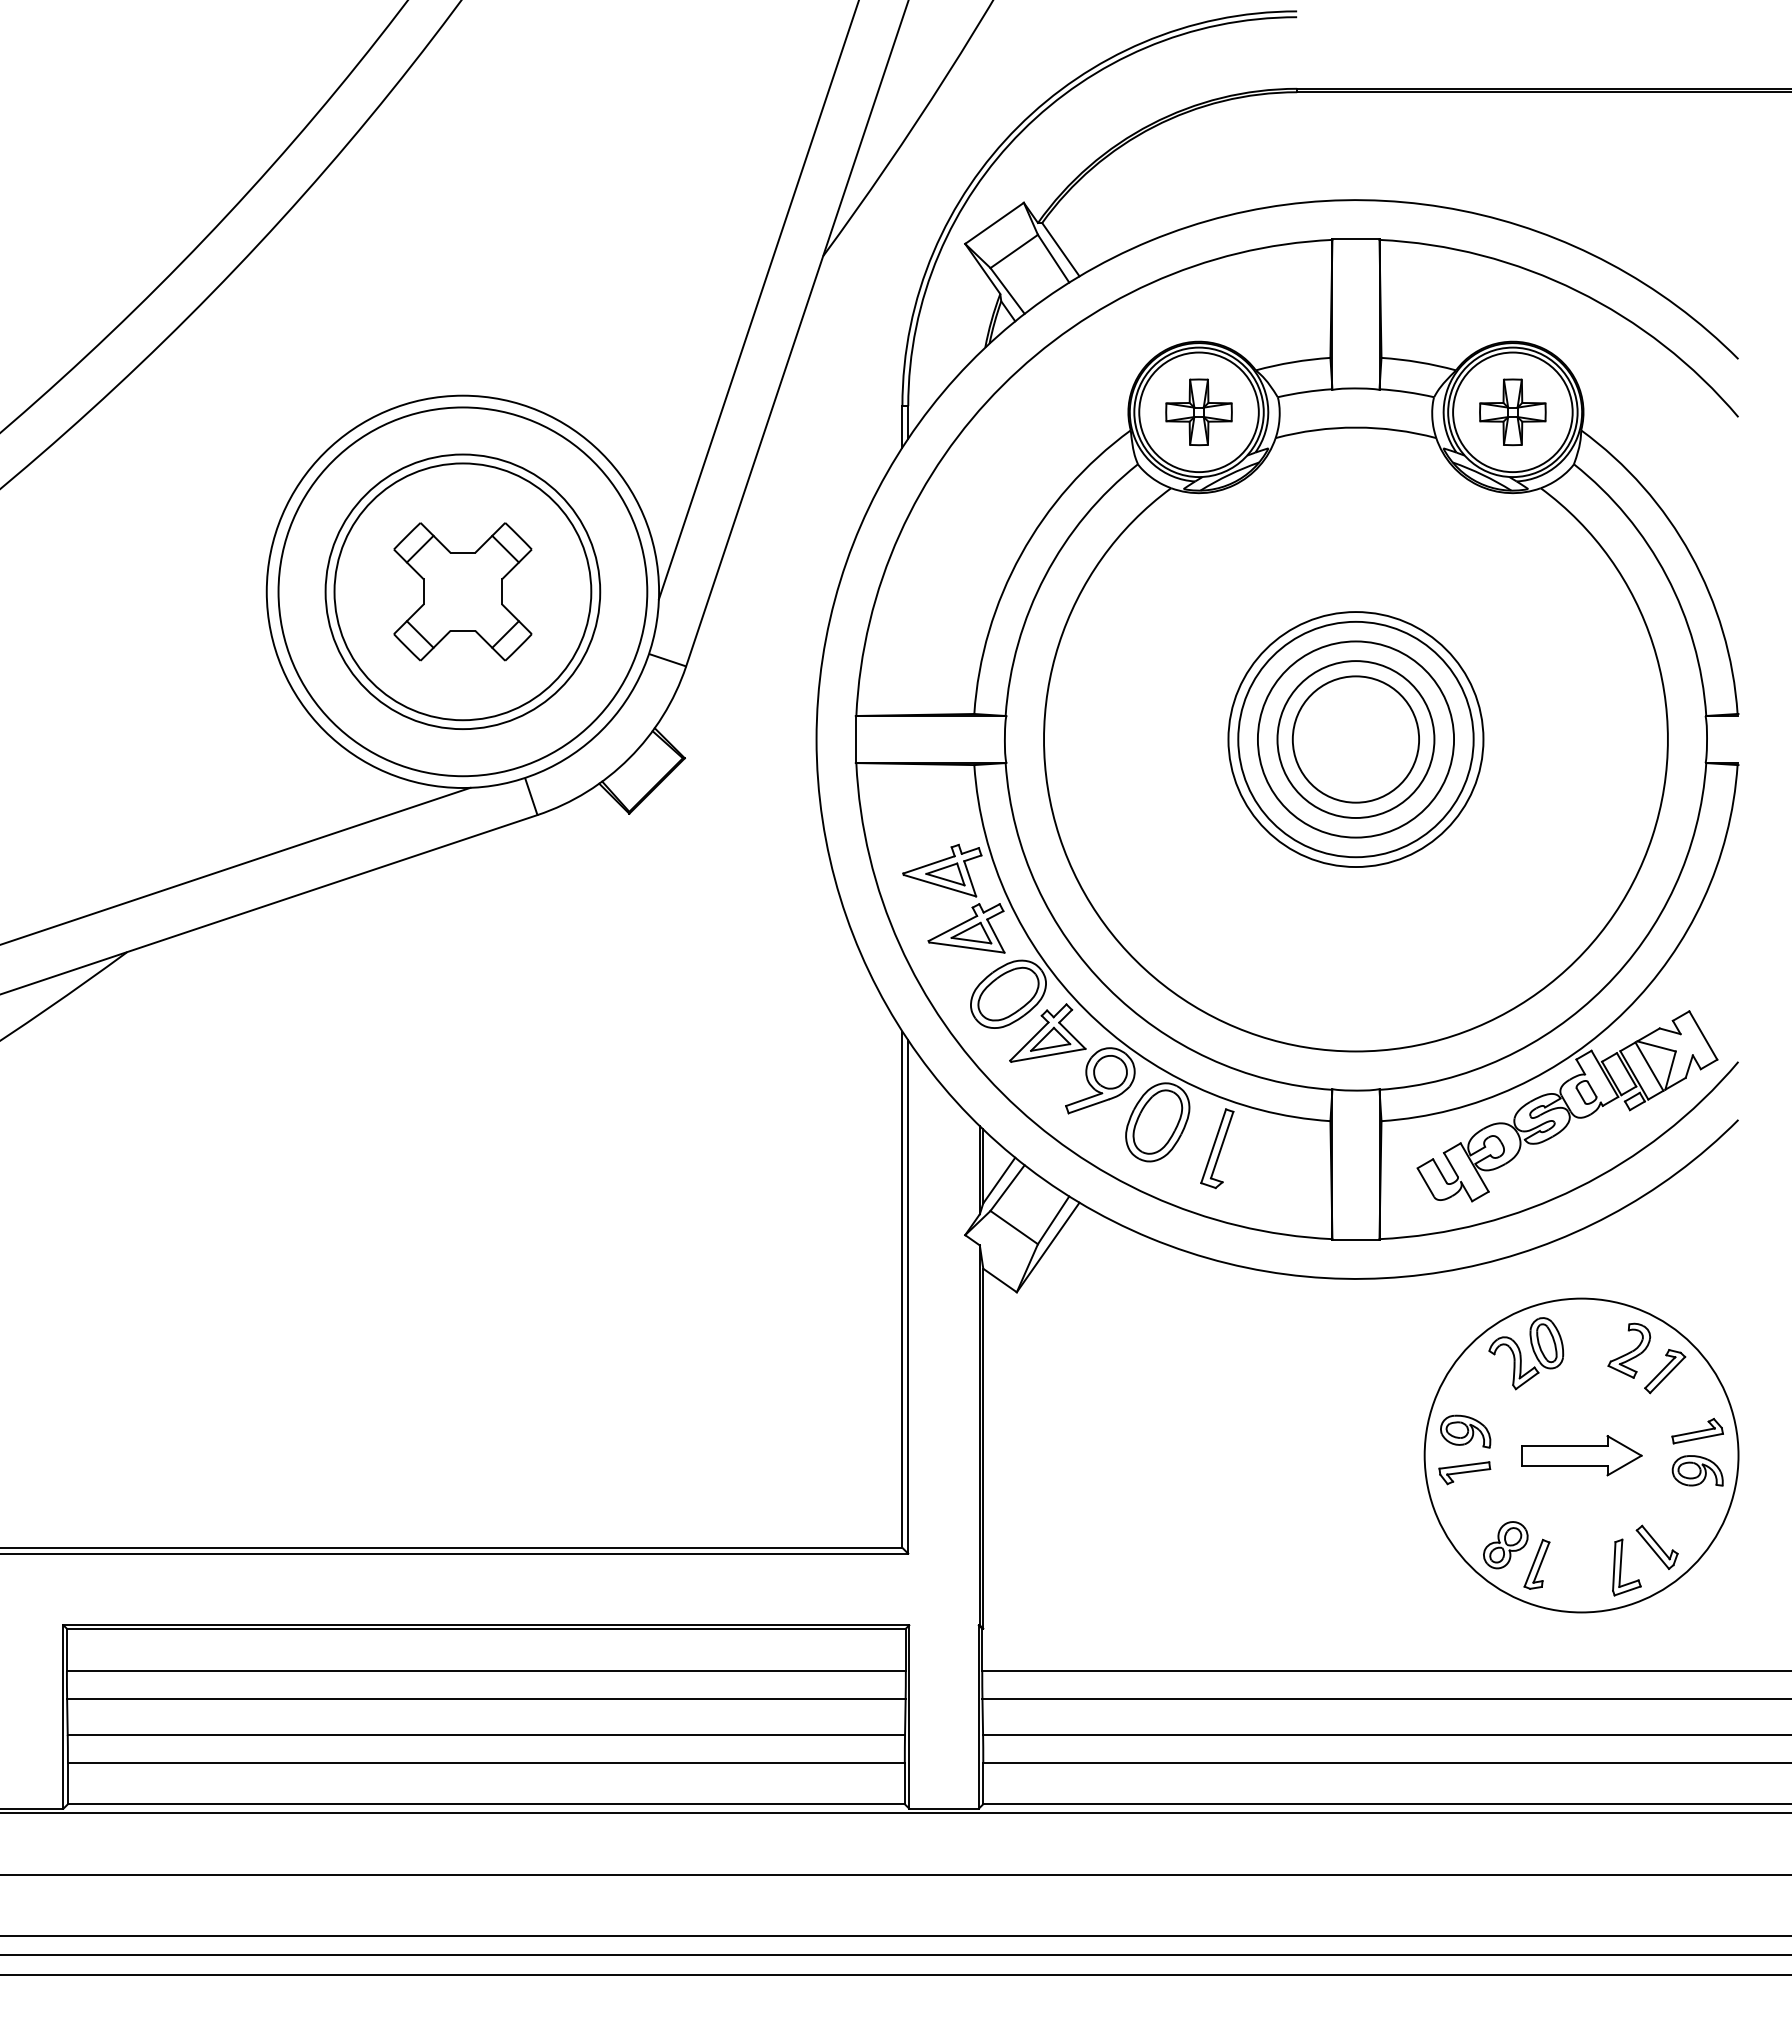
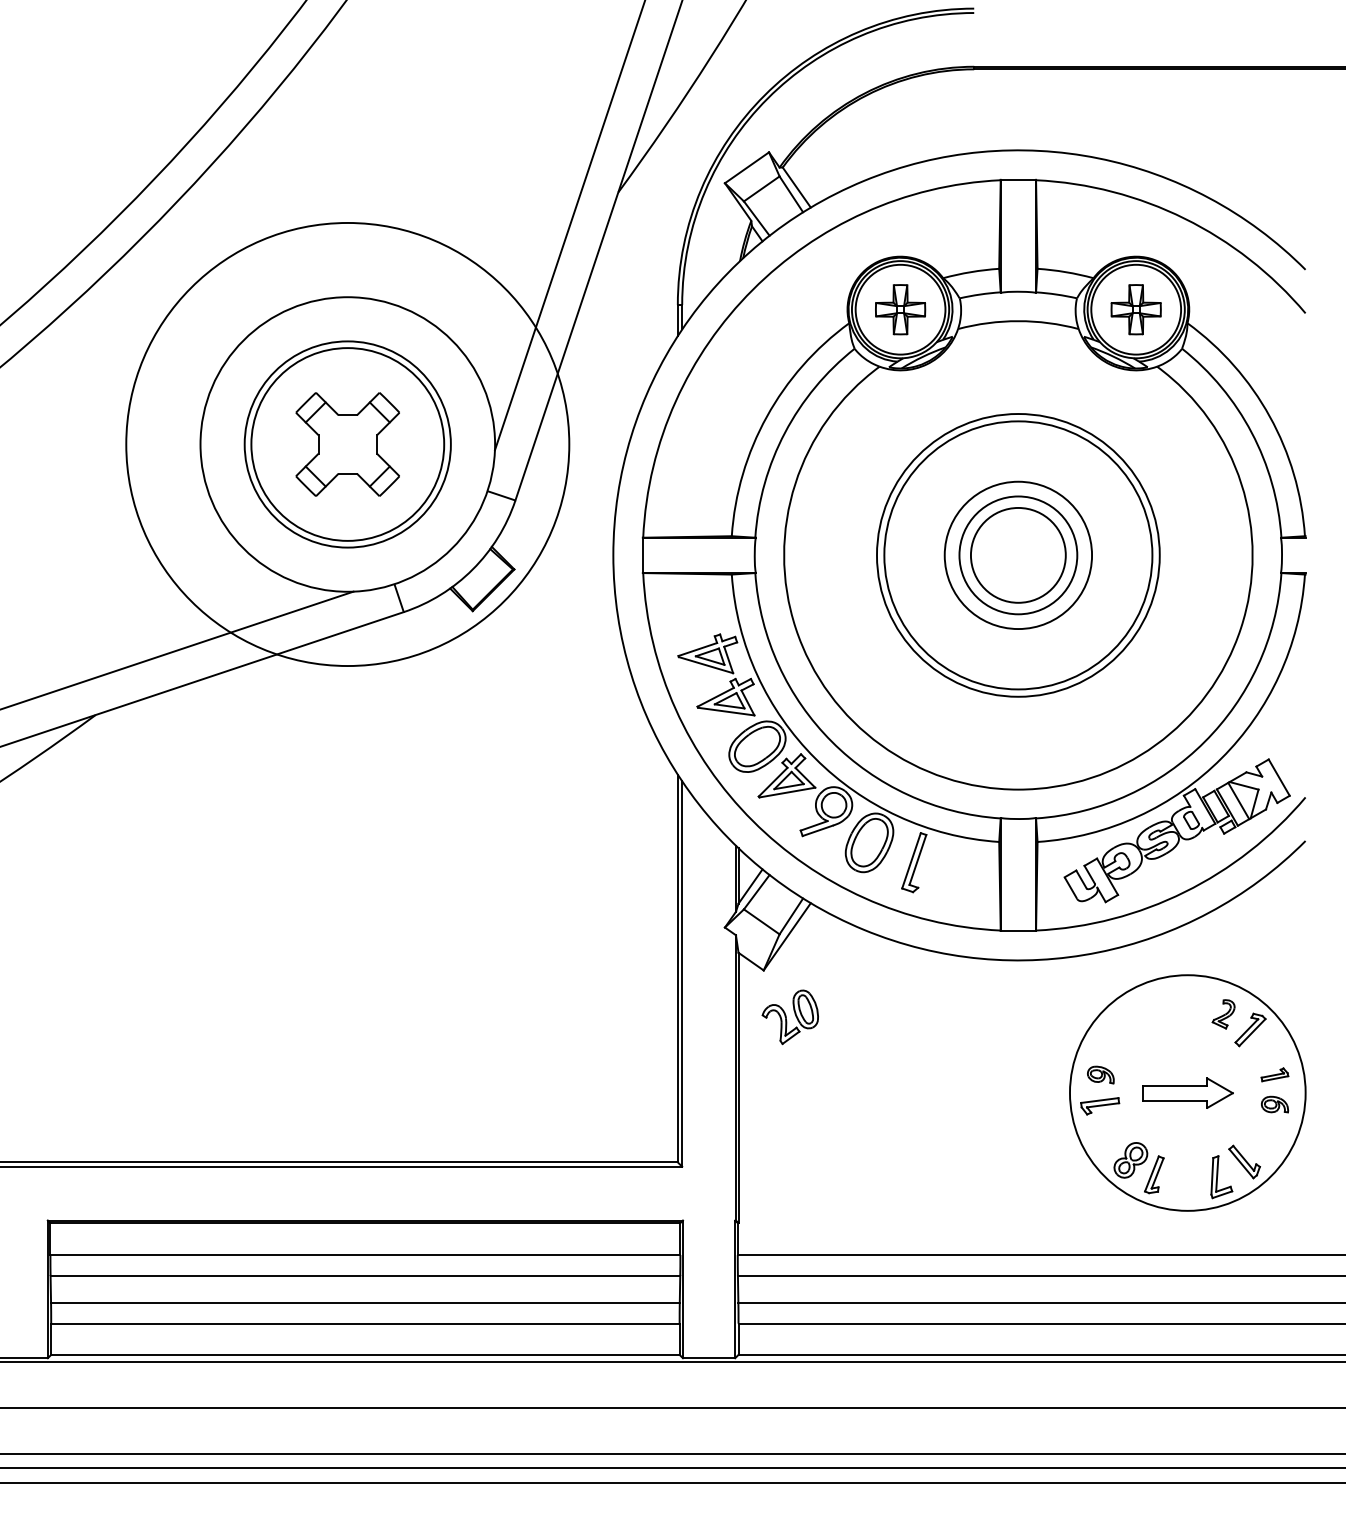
circle: (462, 591) -> (347, 444), size x1.6
circle: (1355, 739) -> (1018, 555), size x1.4
circle: (1355, 739) -> (1018, 555), size x1.6
part: (1629, 1350) -> (1223, 1014), size x0.7
part: (1526, 1353) -> (790, 1017), moved
part: (1465, 1431) -> (1100, 1074), size x0.7
part: (1697, 1431) -> (1274, 1074), size x0.7
part: (1697, 1470) -> (1274, 1104), size x0.7

